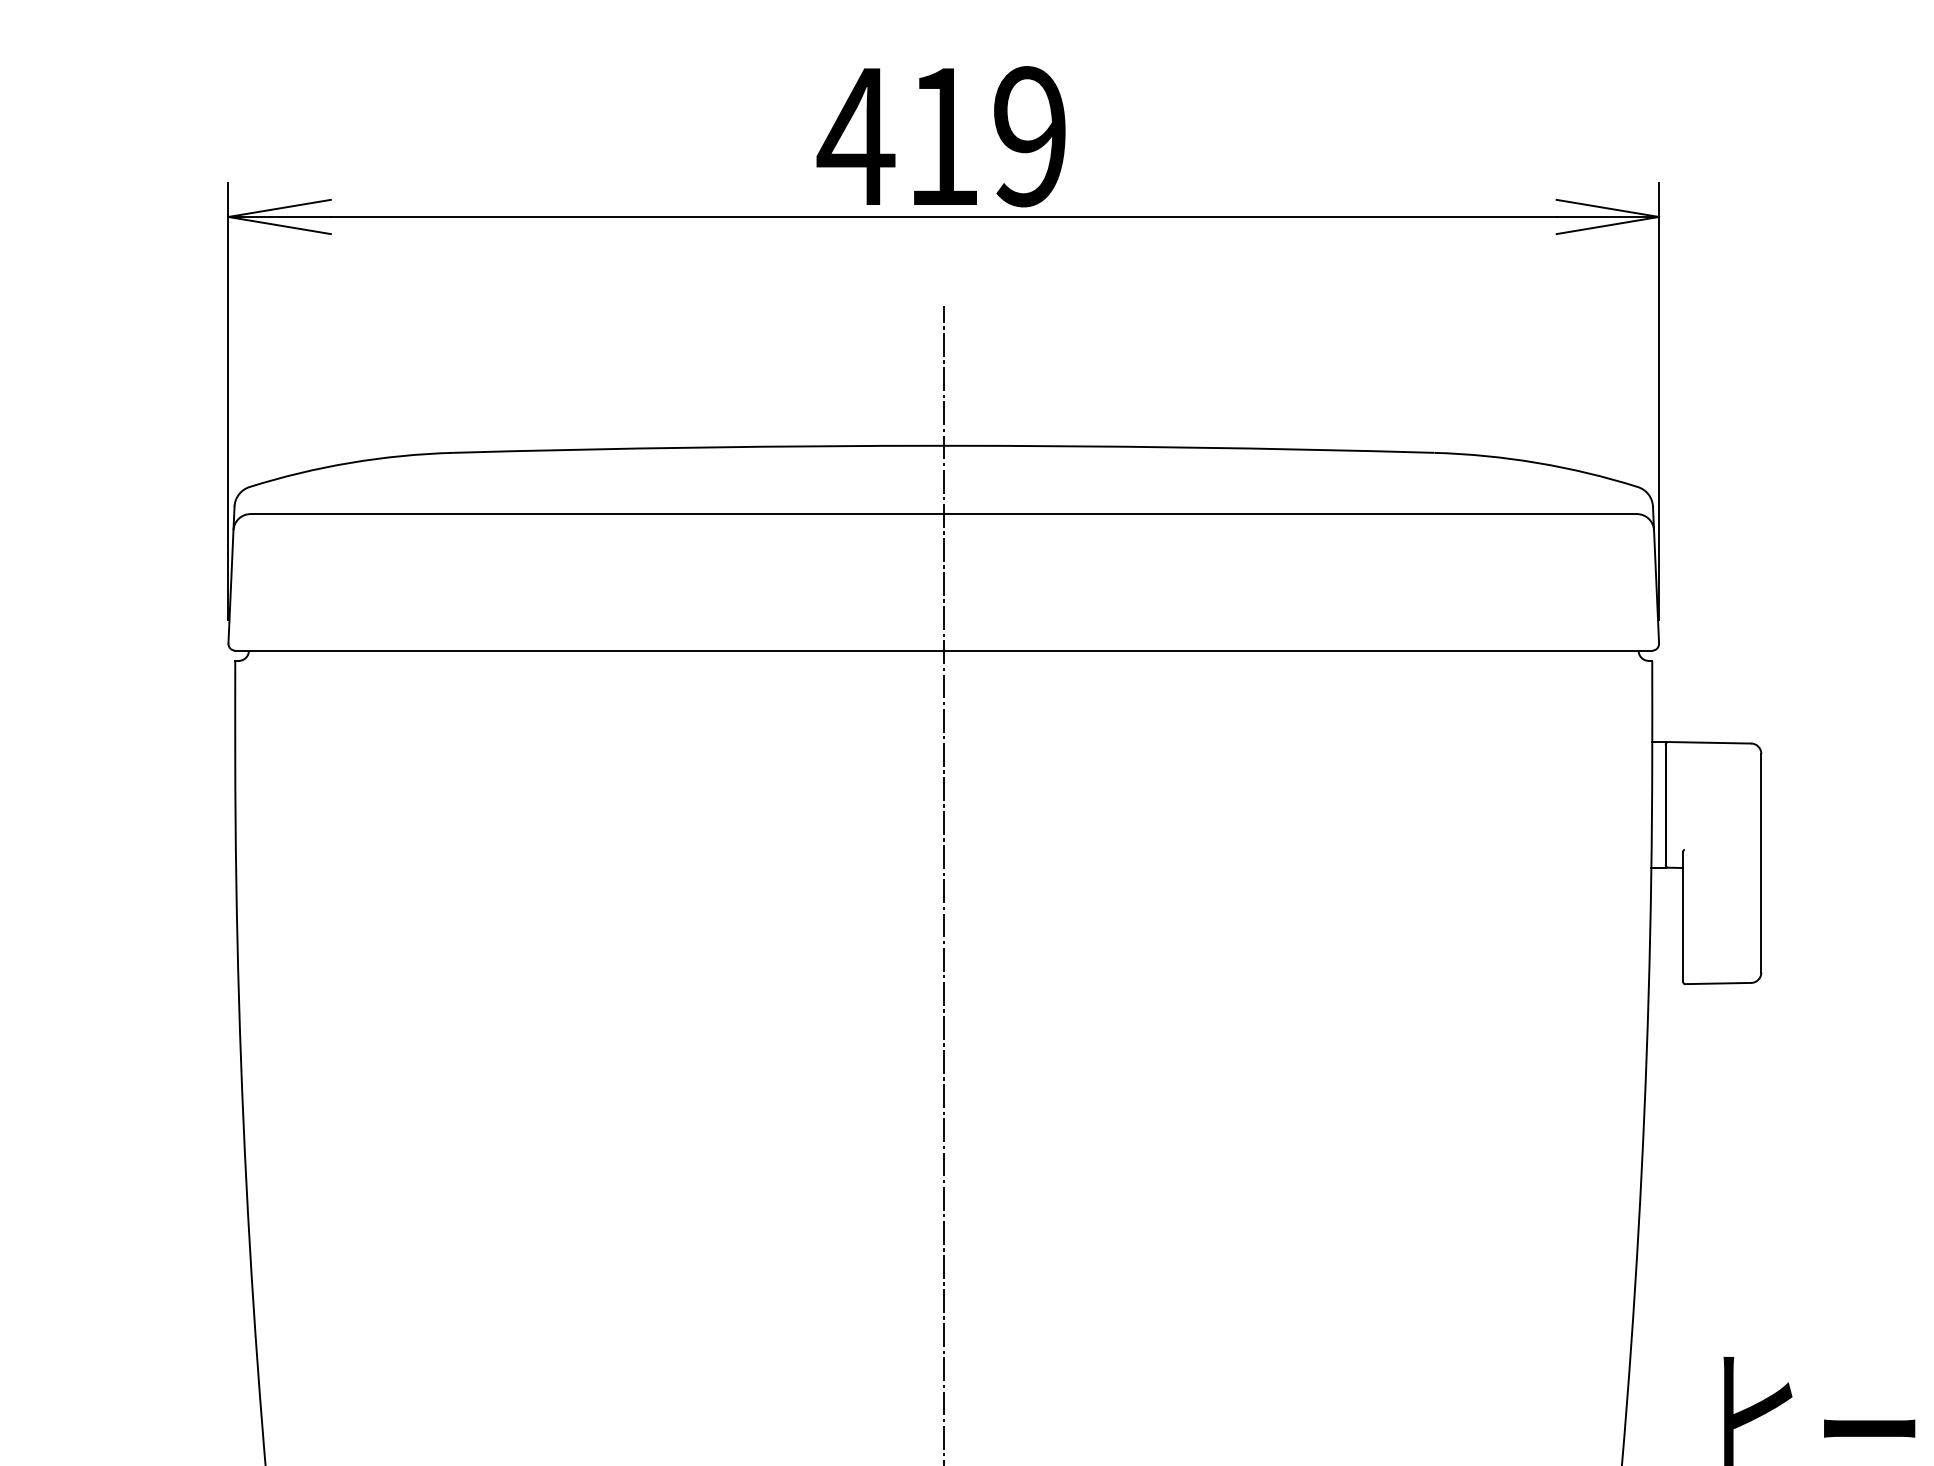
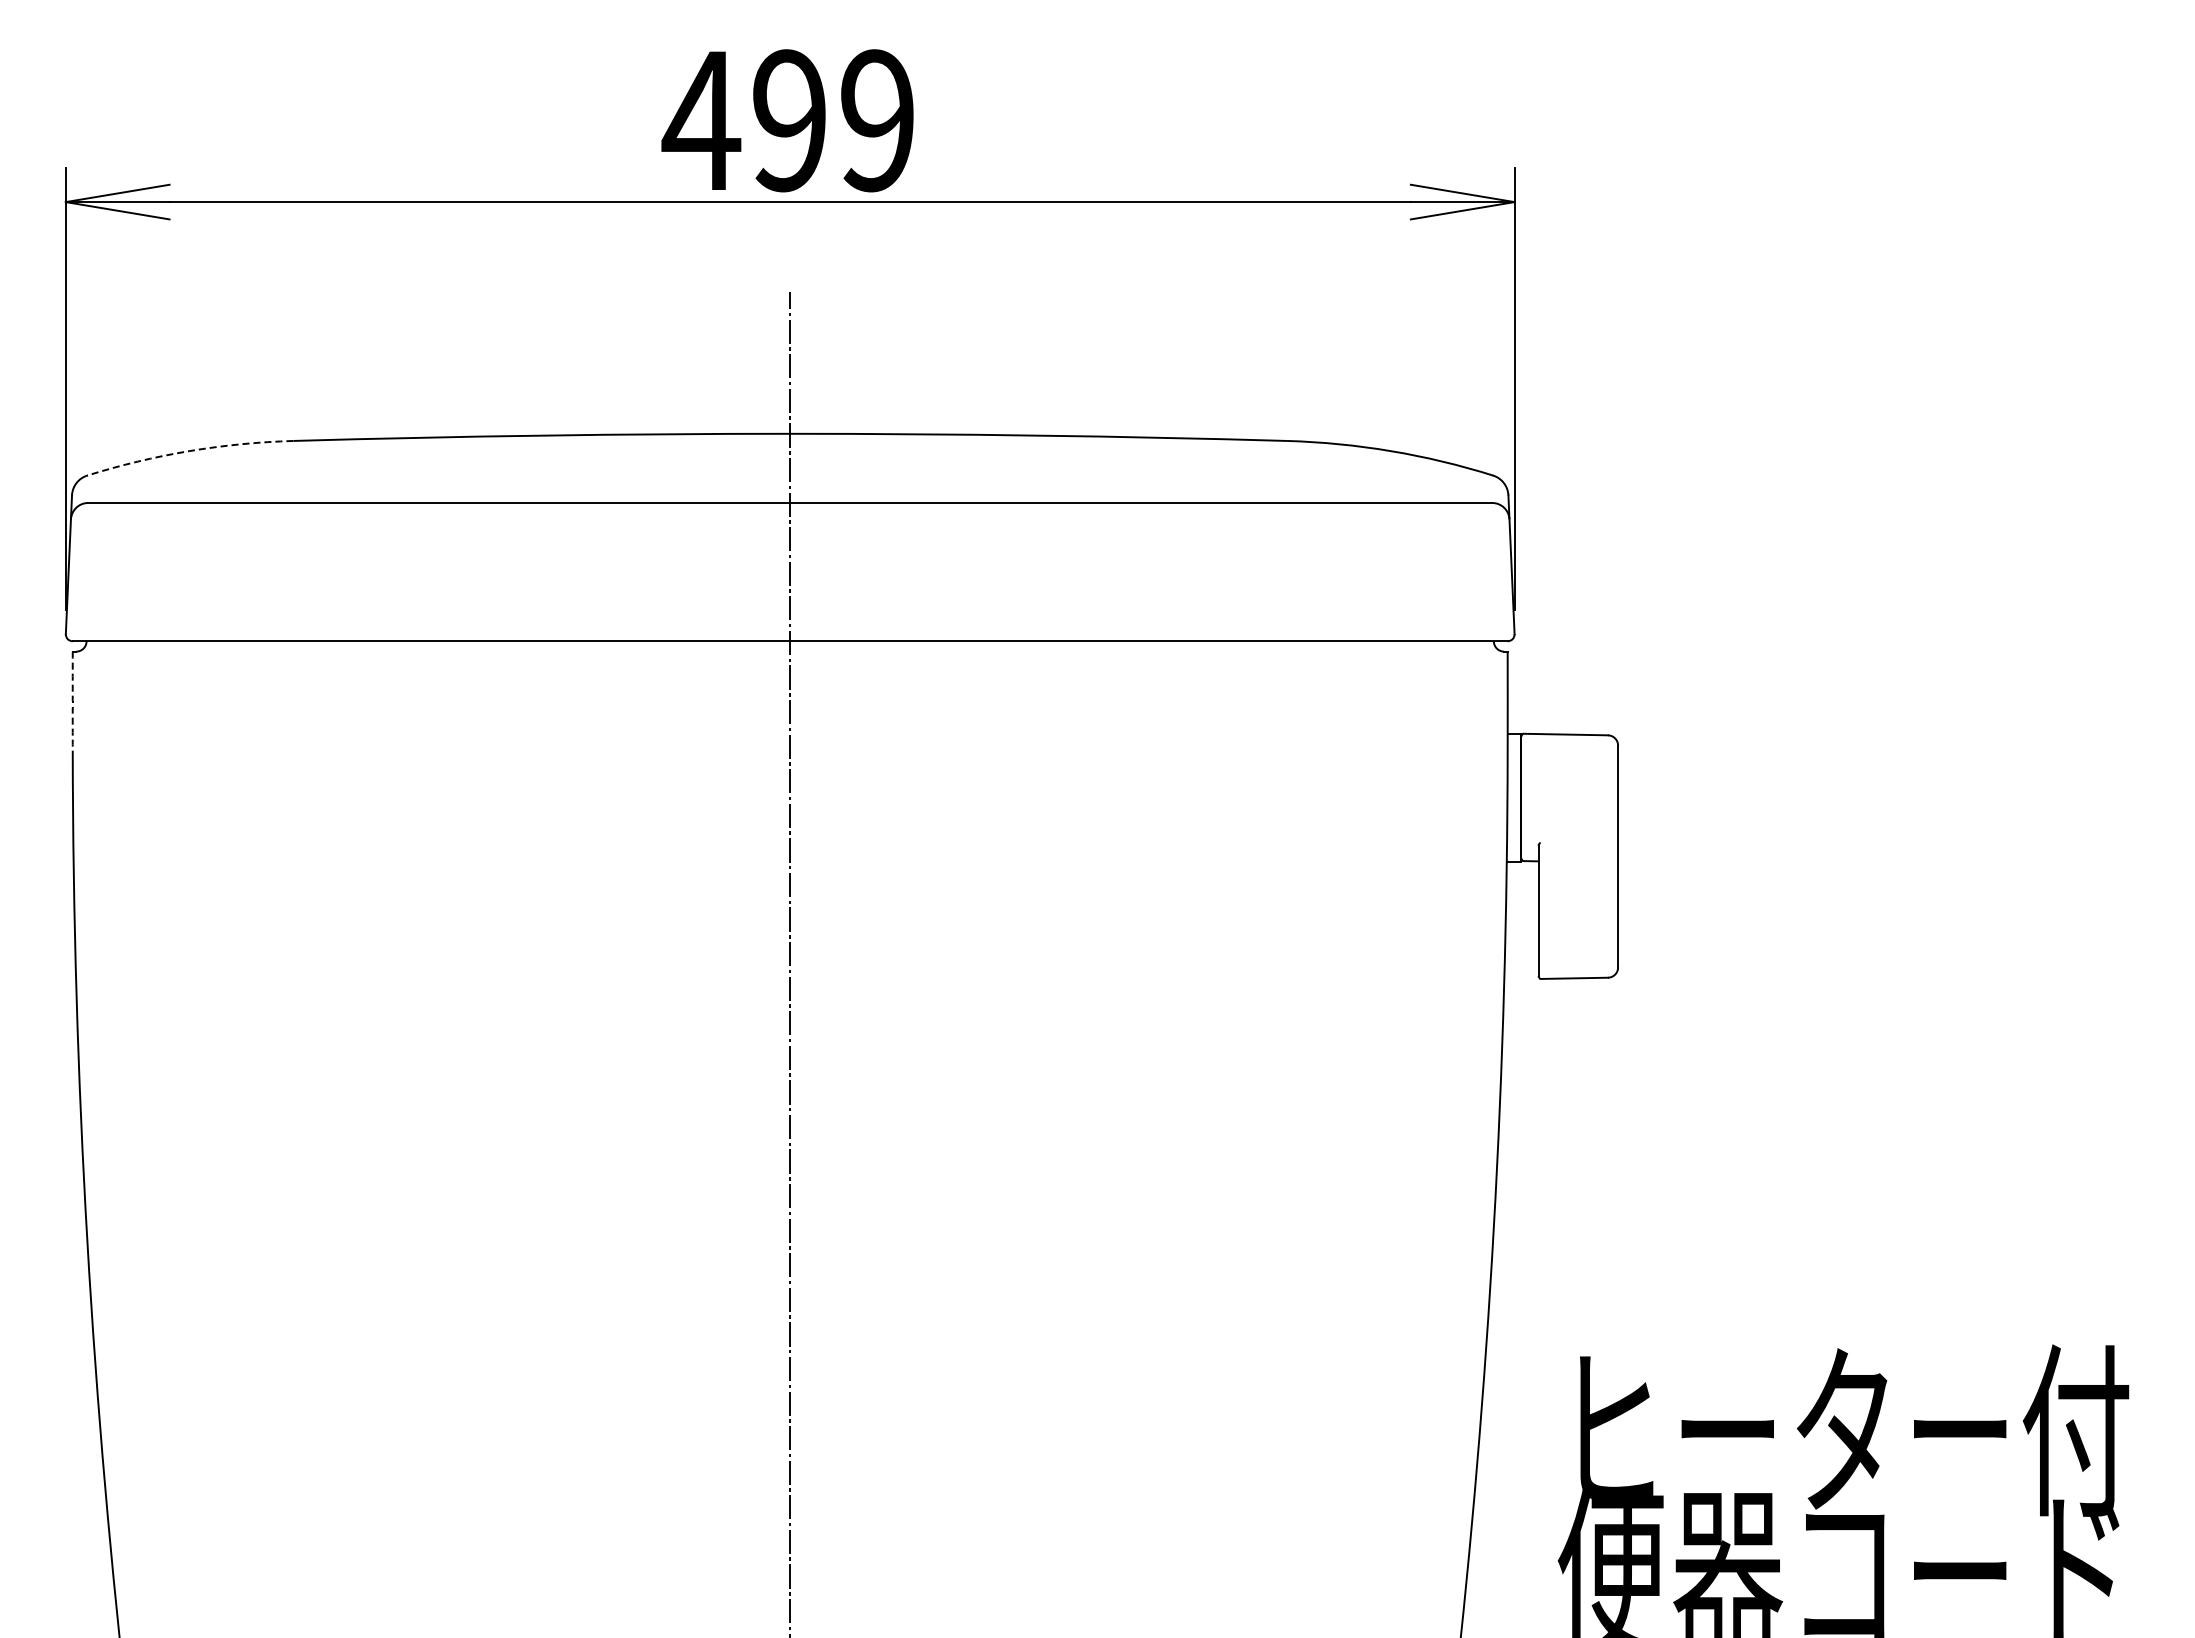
text: (943, 136) -> (789, 120), 419 -> 499
arc: (350, 463) -> (189, 451), solid -> dashed
arc: (235, 710) -> (72, 701), solid -> dashed

